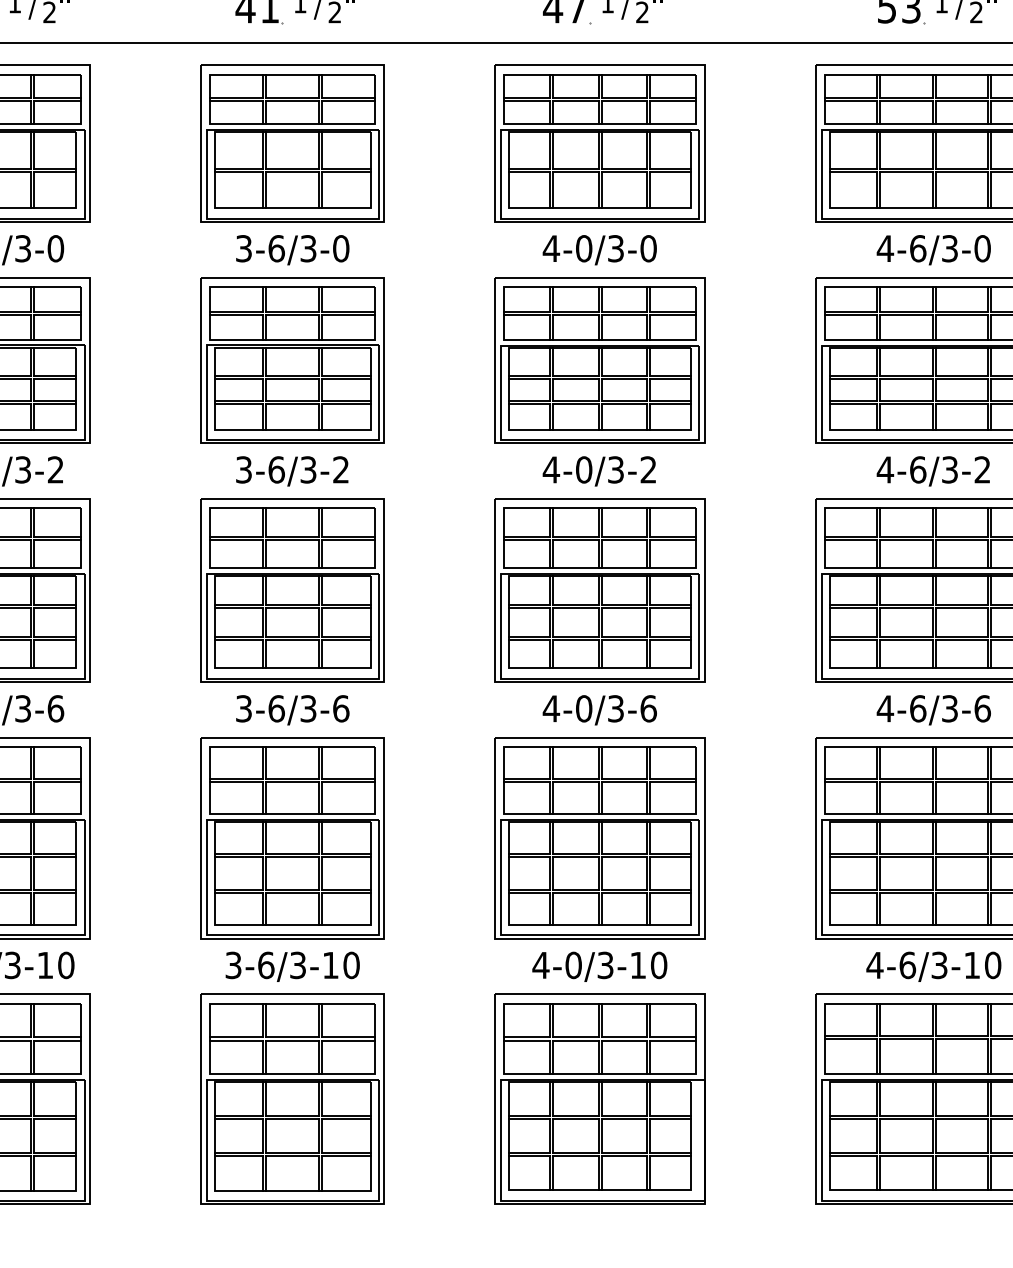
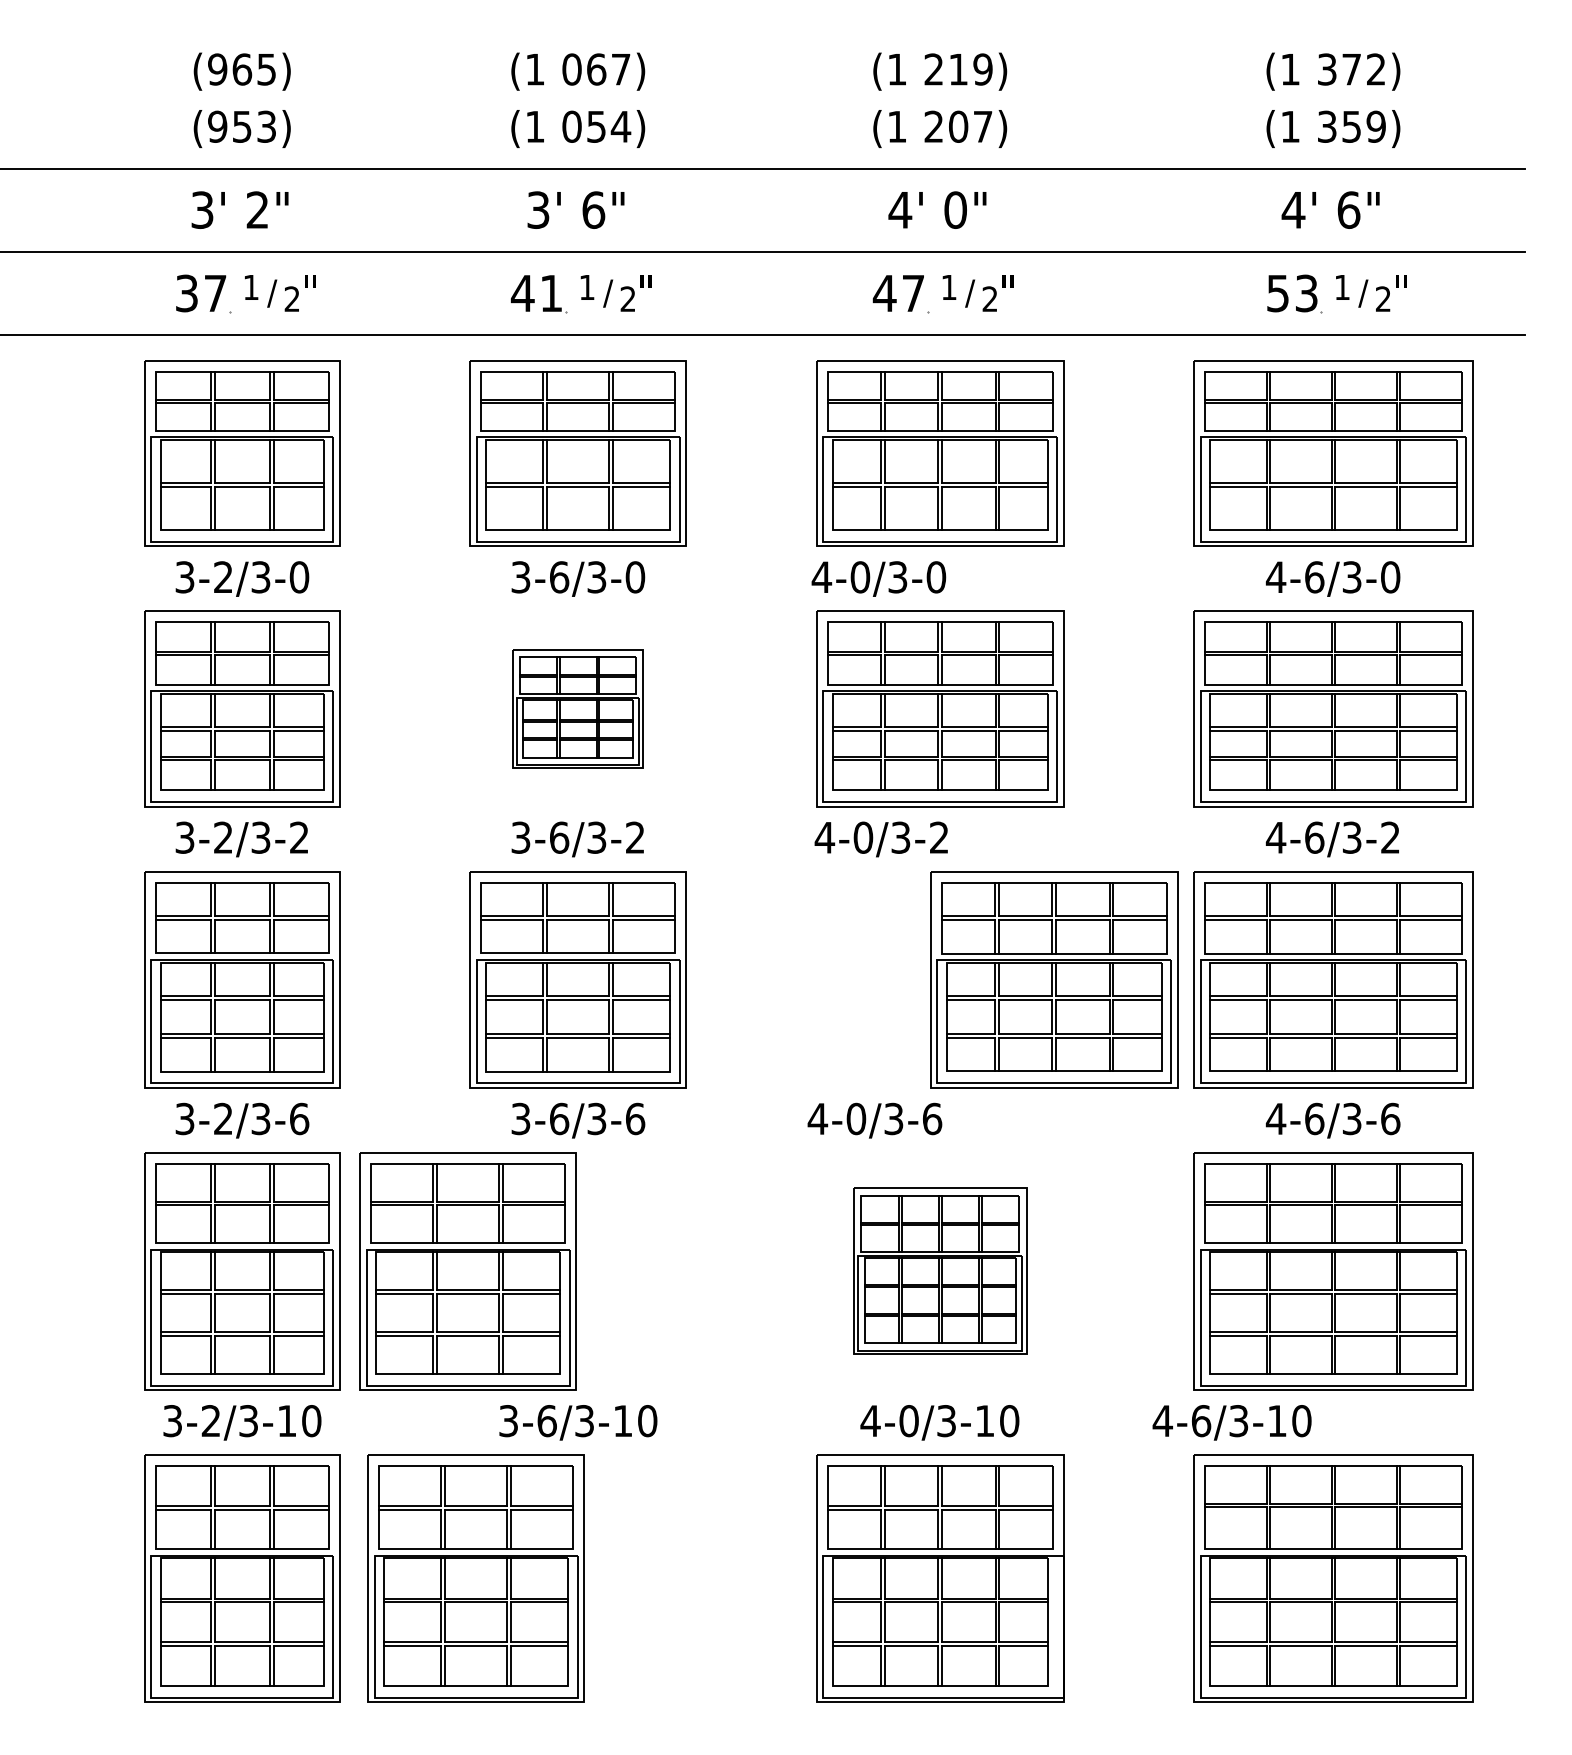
text: (599, 249) -> (878, 578), moved
part: (292, 360) -> (577, 708), size x0.6
text: (598, 471) -> (880, 839), moved
part: (600, 590) -> (1054, 979), moved
text: (599, 710) -> (874, 1120), moved
part: (292, 838) -> (467, 1271), moved
part: (600, 838) -> (940, 1271), size x0.7
text: (933, 966) -> (1231, 1422), moved
part: (292, 1099) -> (475, 1578), moved

